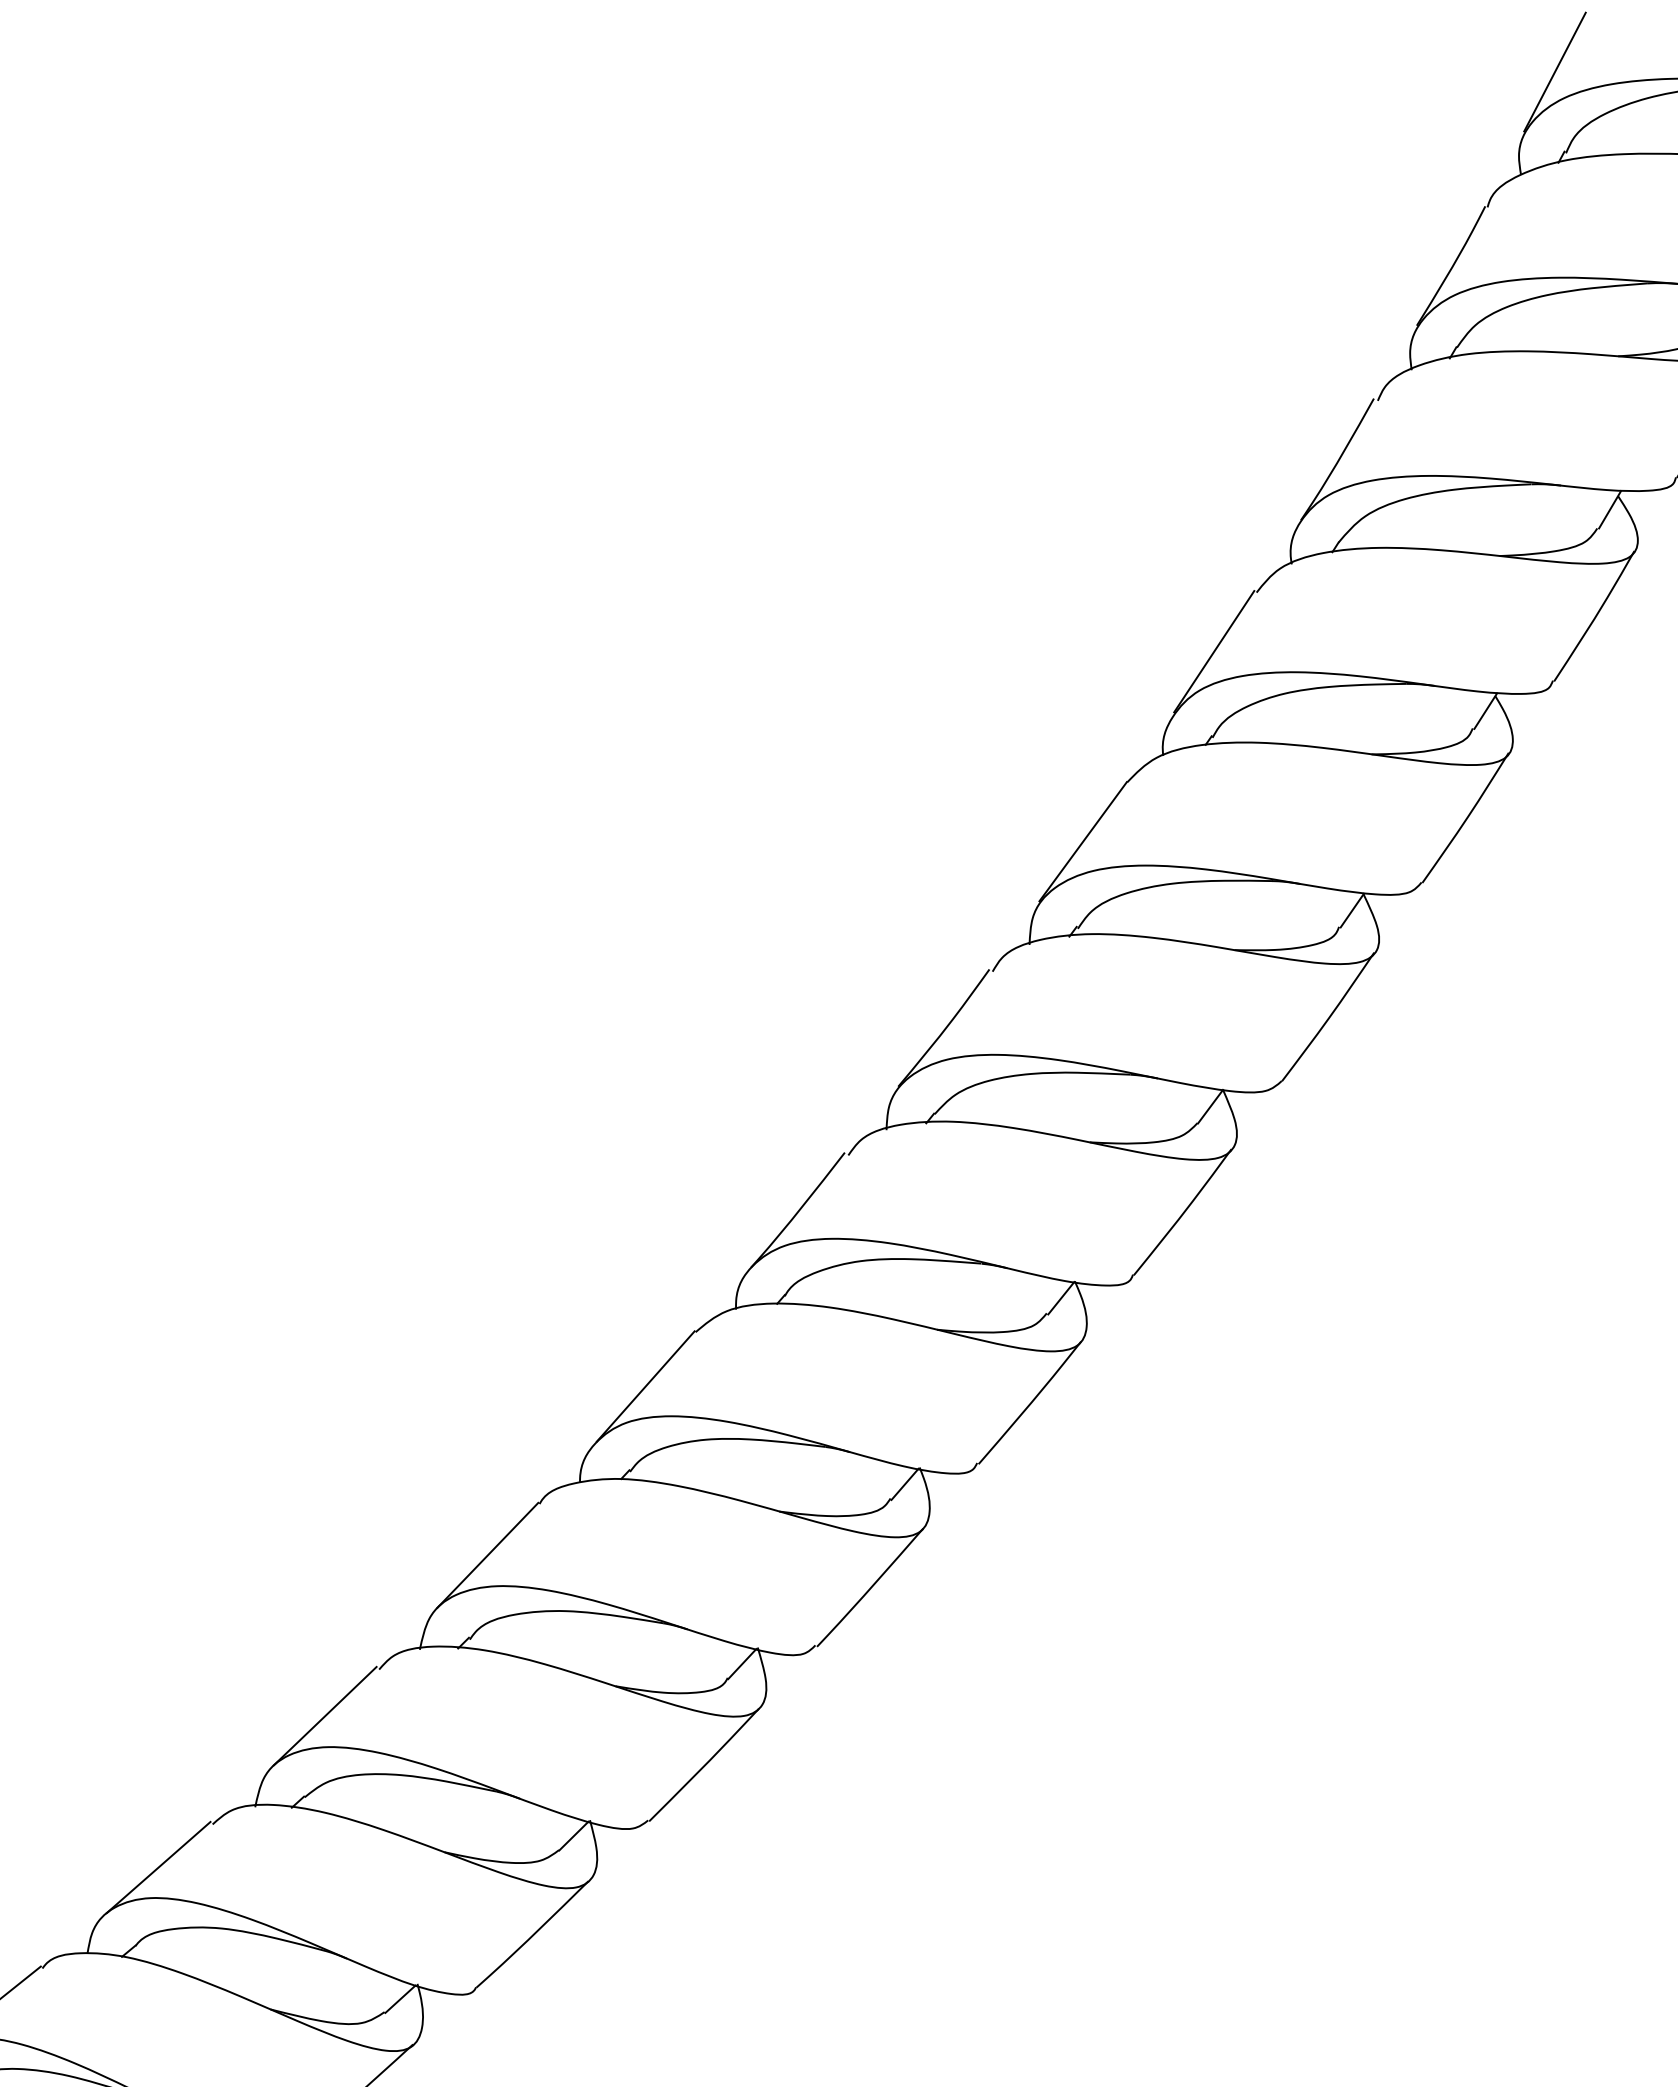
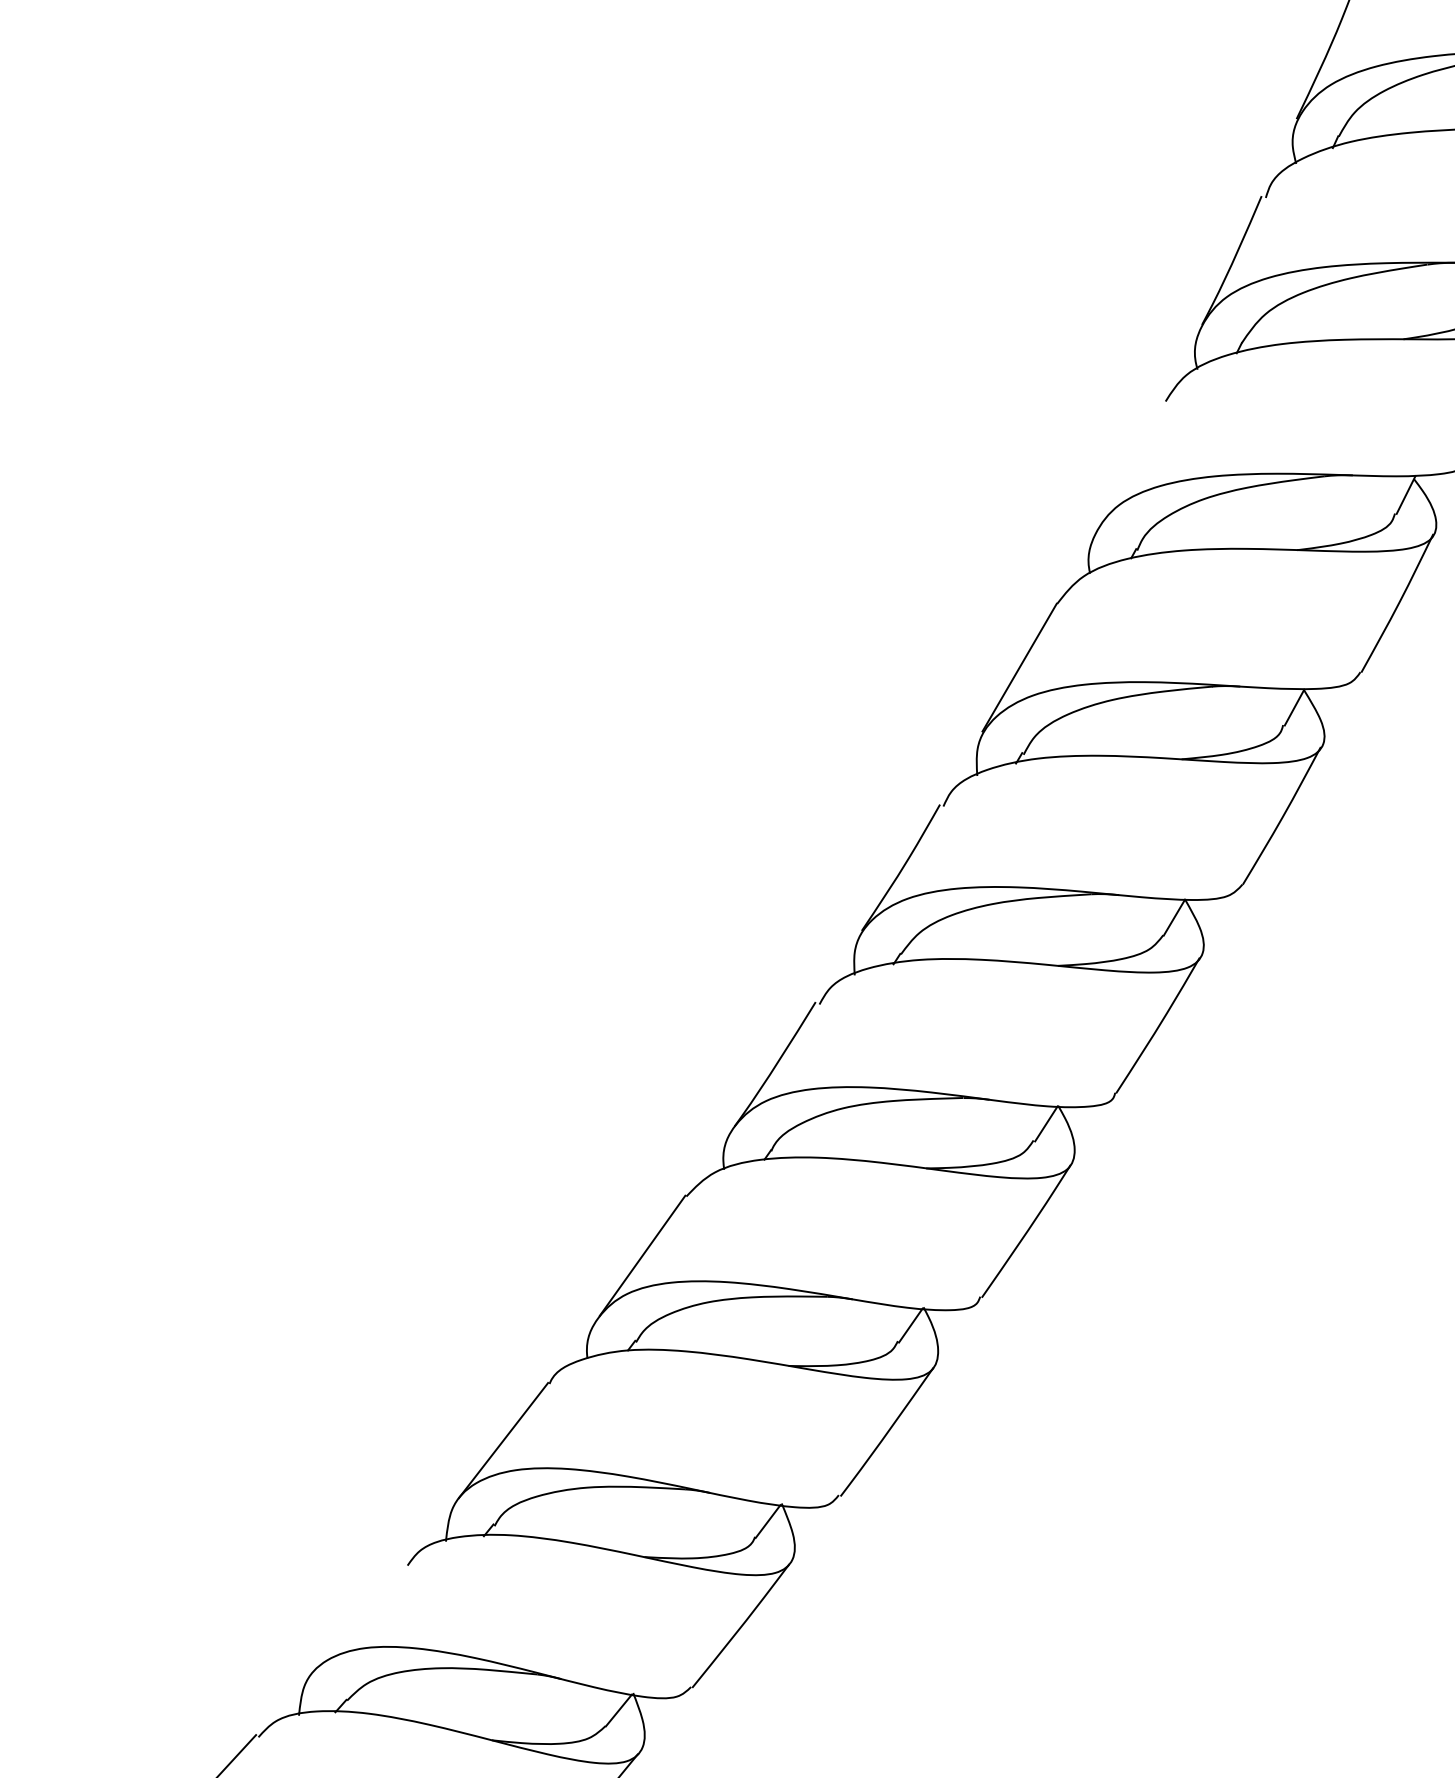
line: (1214, 651) -> (1130, 464), removed
line: (324, 1715) -> (358, 1617), removed

